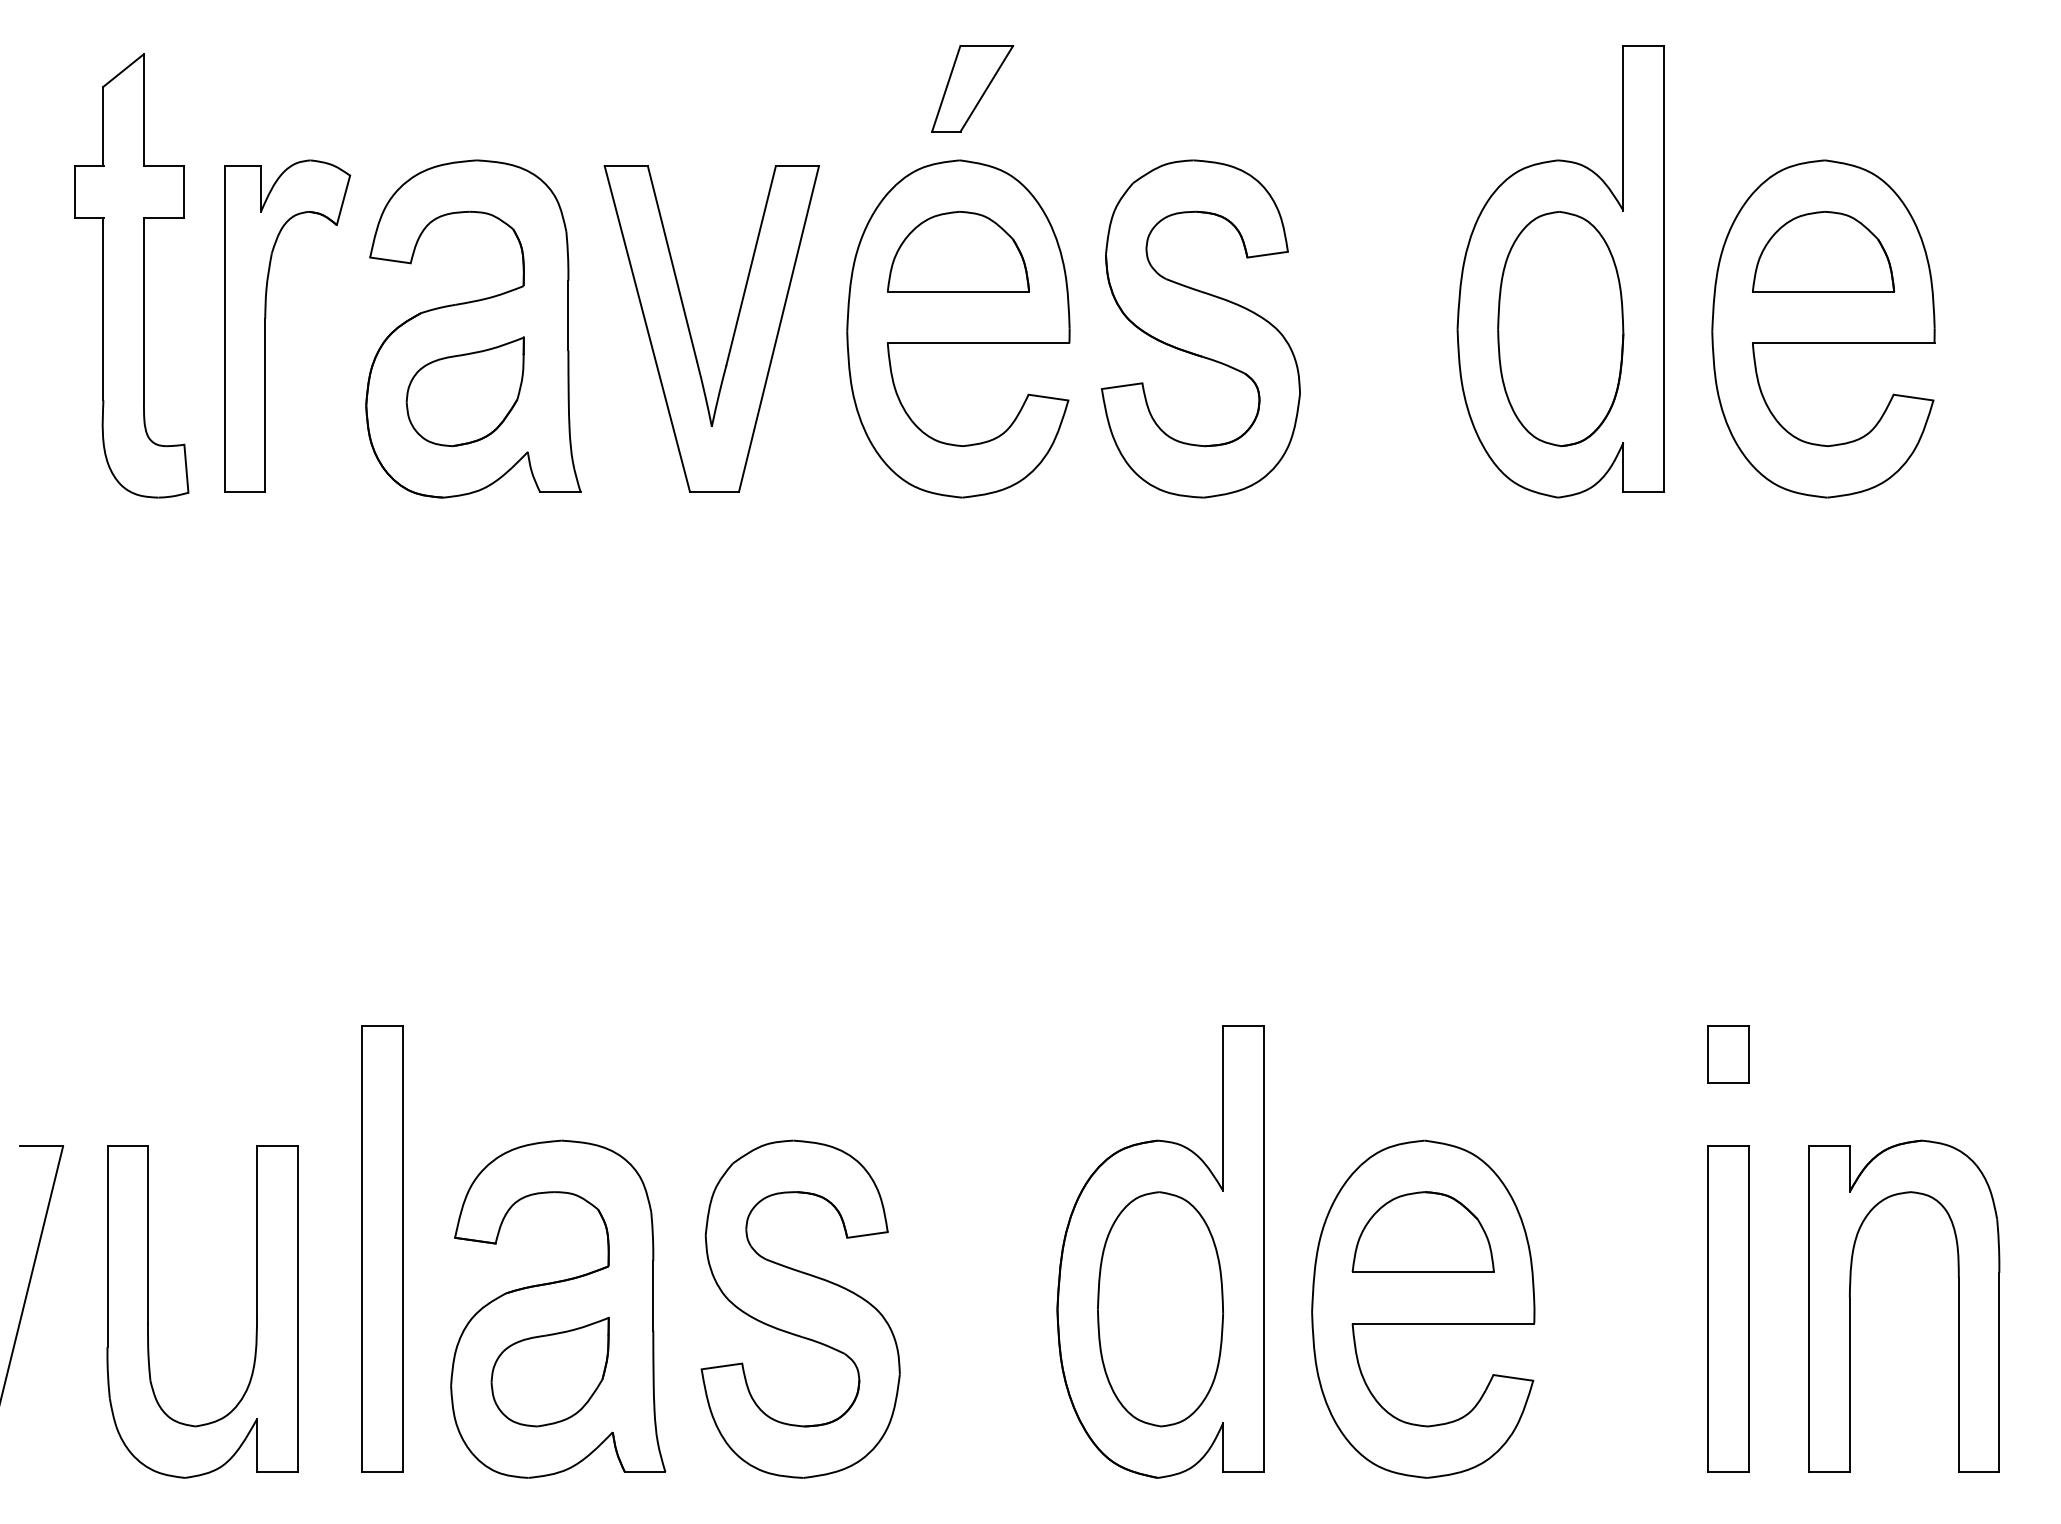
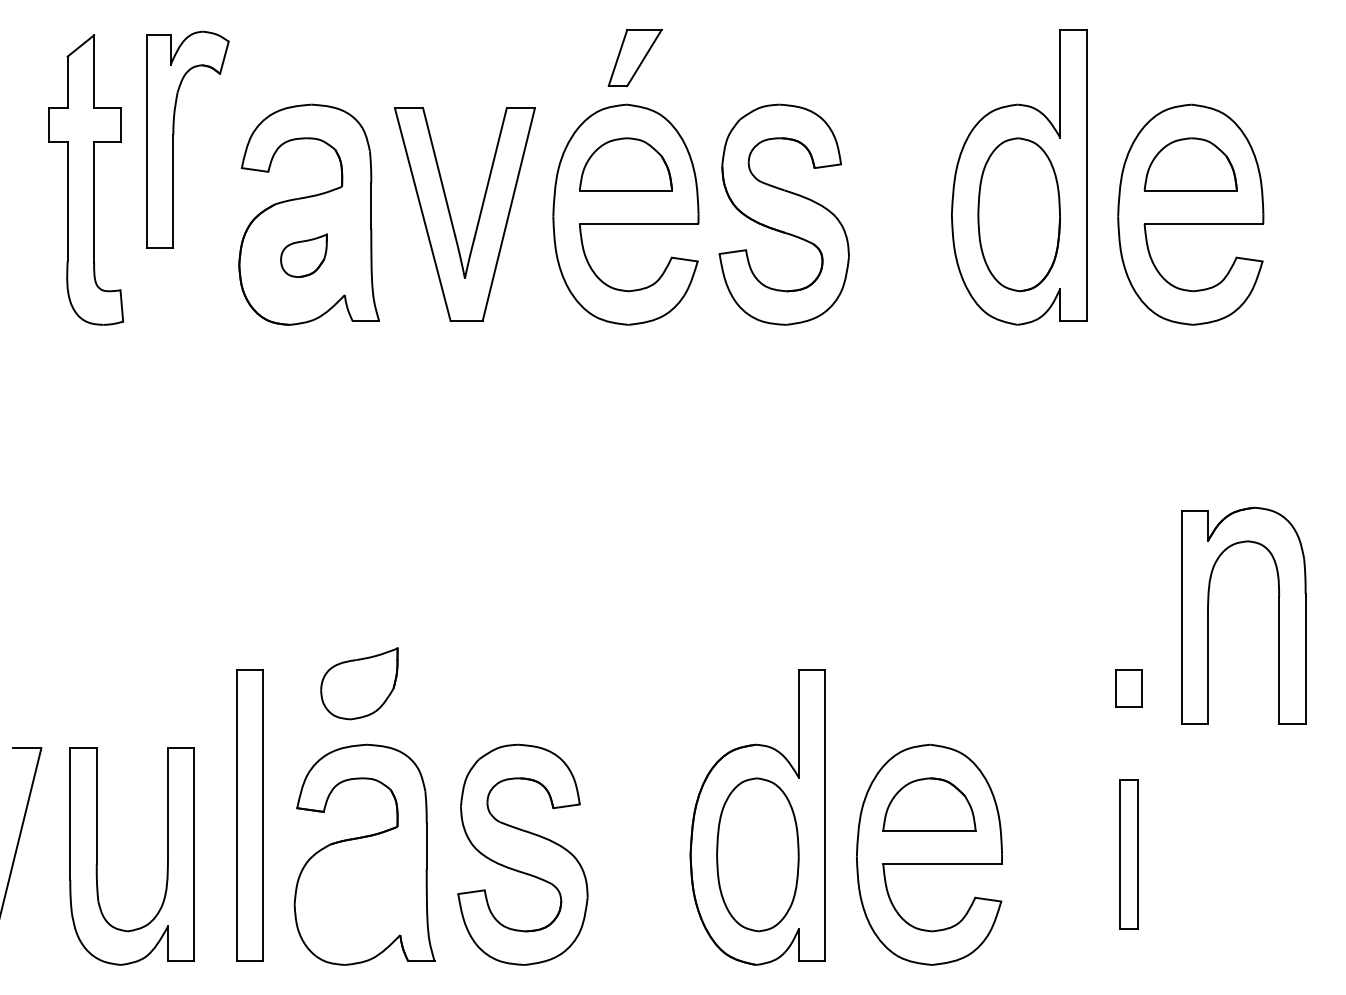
part: (267, 317) -> (174, 134), moved
part: (464, 391) -> (303, 255), size x0.6
part: (1850, 1305) -> (1208, 615), moved
part: (1728, 1308) -> (1128, 854), size x0.7
part: (550, 1371) -> (359, 683), moved

